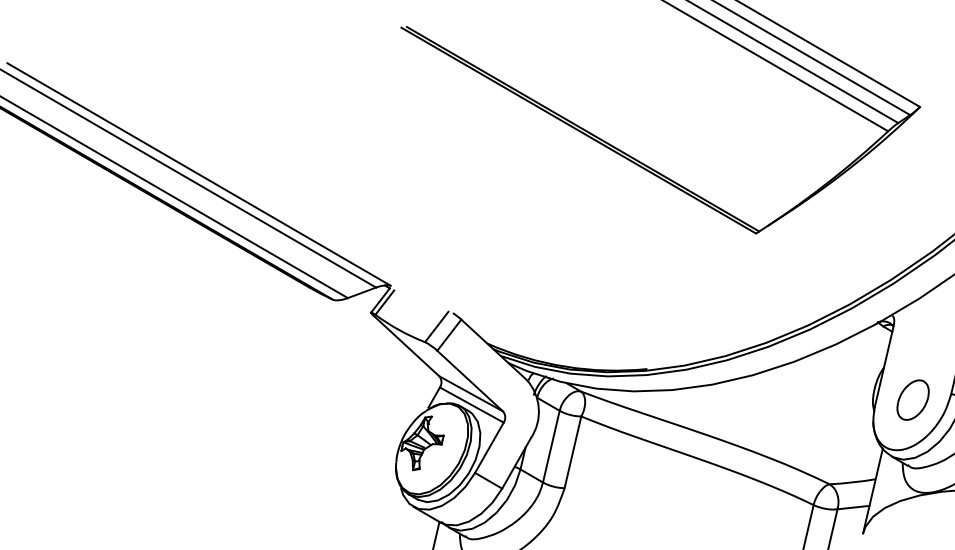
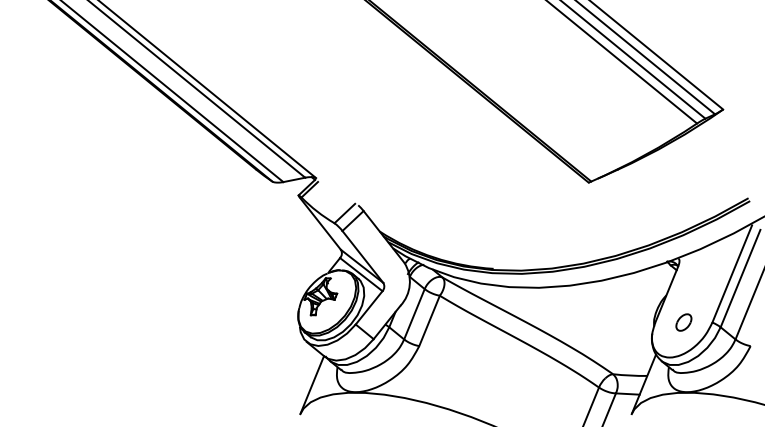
part: (912, 400) -> (683, 322), size x0.6

